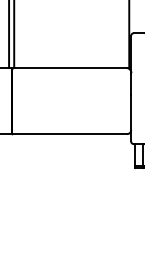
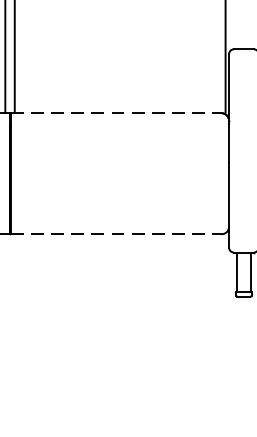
line: (69, 68) -> (116, 113), solid -> dashed
line: (69, 134) -> (116, 234), solid -> dashed

